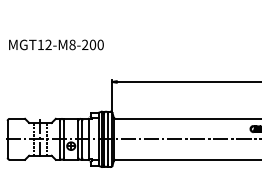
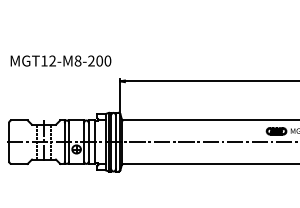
text: (56, 44) -> (60, 60), moved

